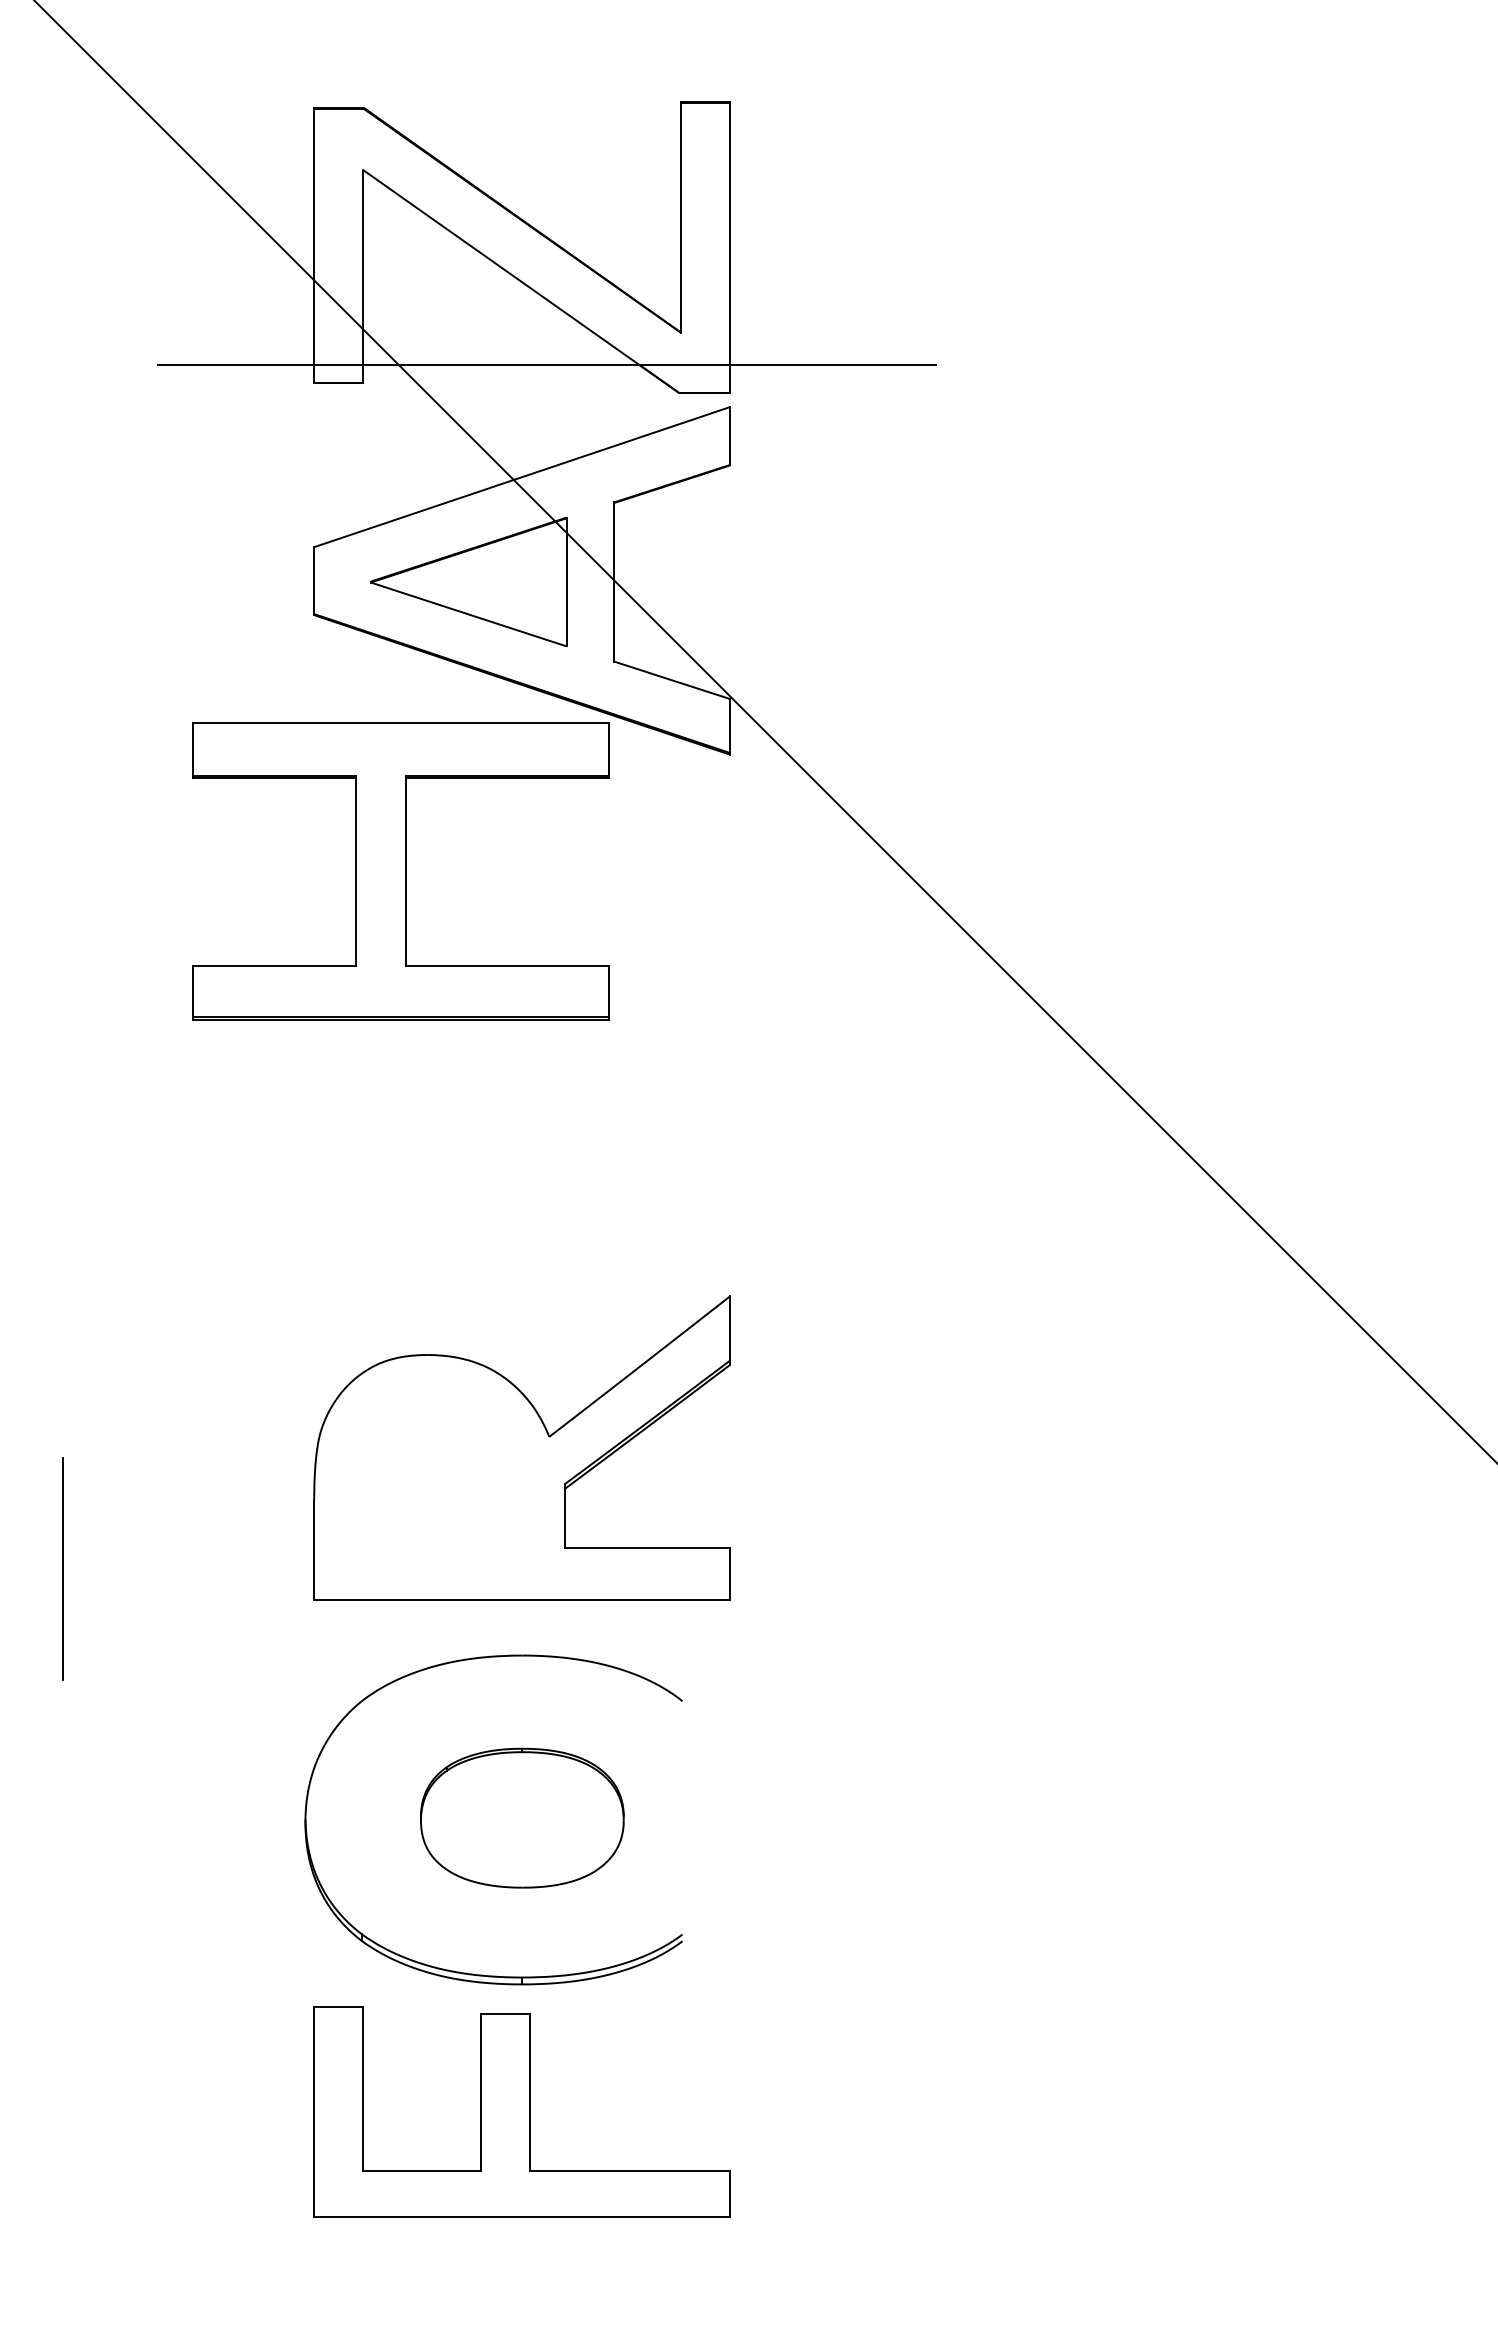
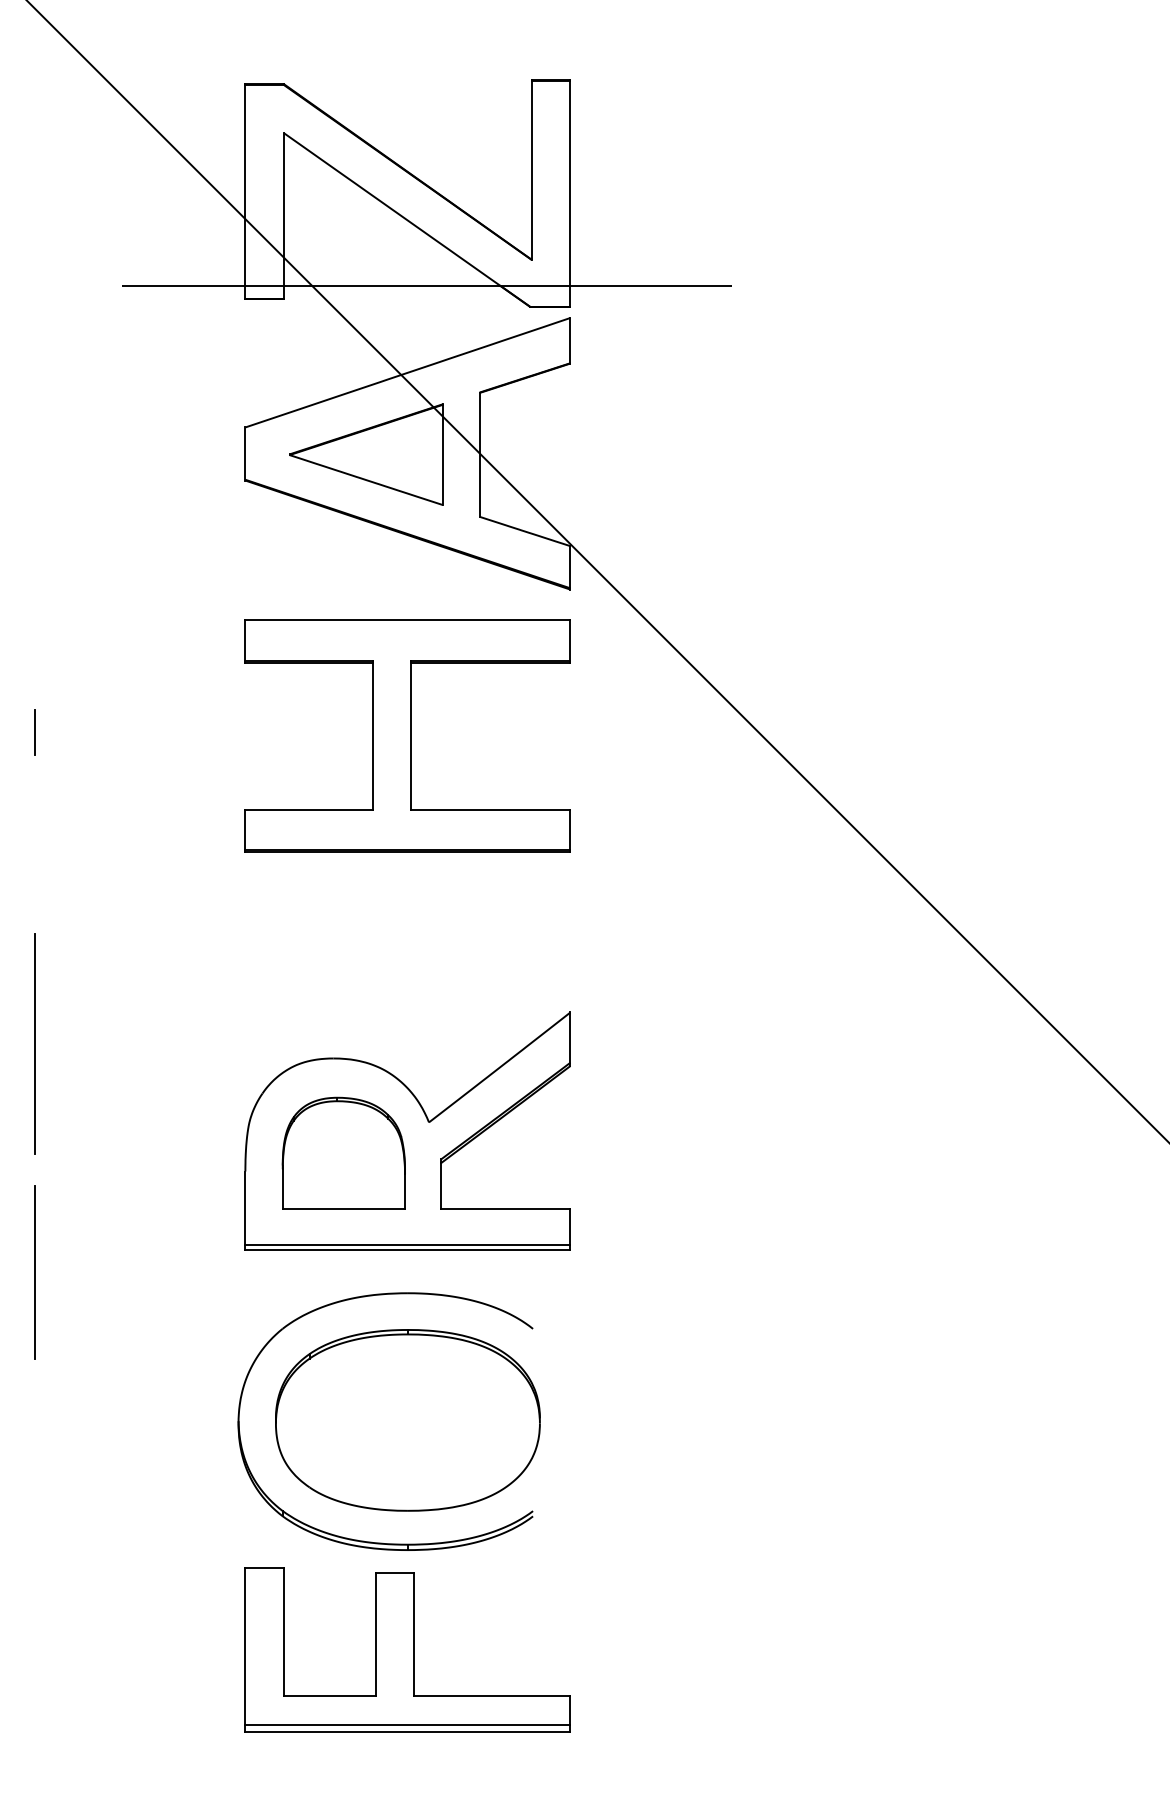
part: (400, 871) -> (407, 736), moved
line: (45, 937) -> (35, 732), added
line: (45, 1336) -> (35, 1044), added
part: (440, 1476) -> (344, 1153), added
line: (62, 1568) -> (34, 1272), moved
line: (522, 1594) -> (408, 1245), added
part: (522, 1817) -> (408, 1419), size x1.67
line: (522, 2208) -> (408, 1725), added

